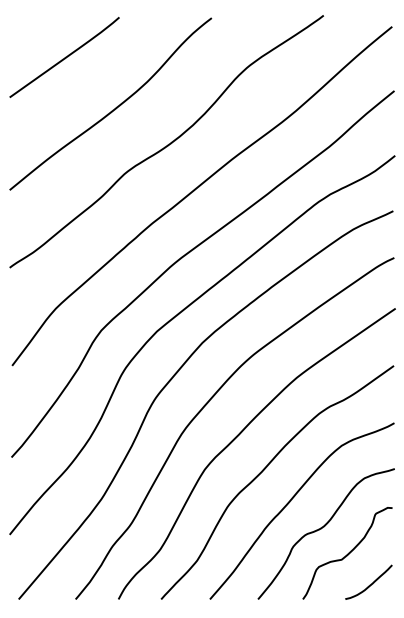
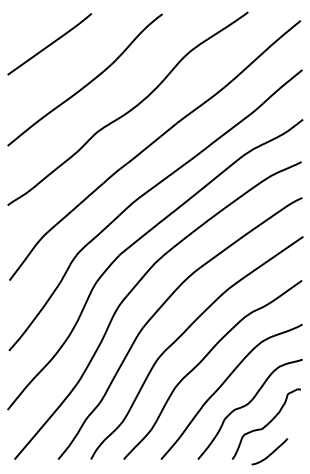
curve: (369, 584) -> (270, 453), moved

